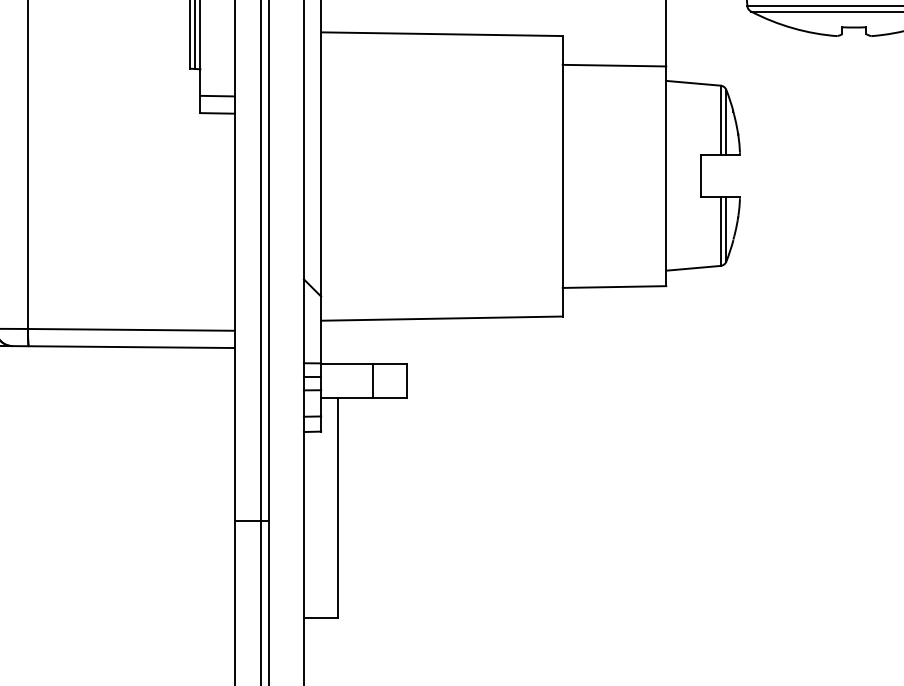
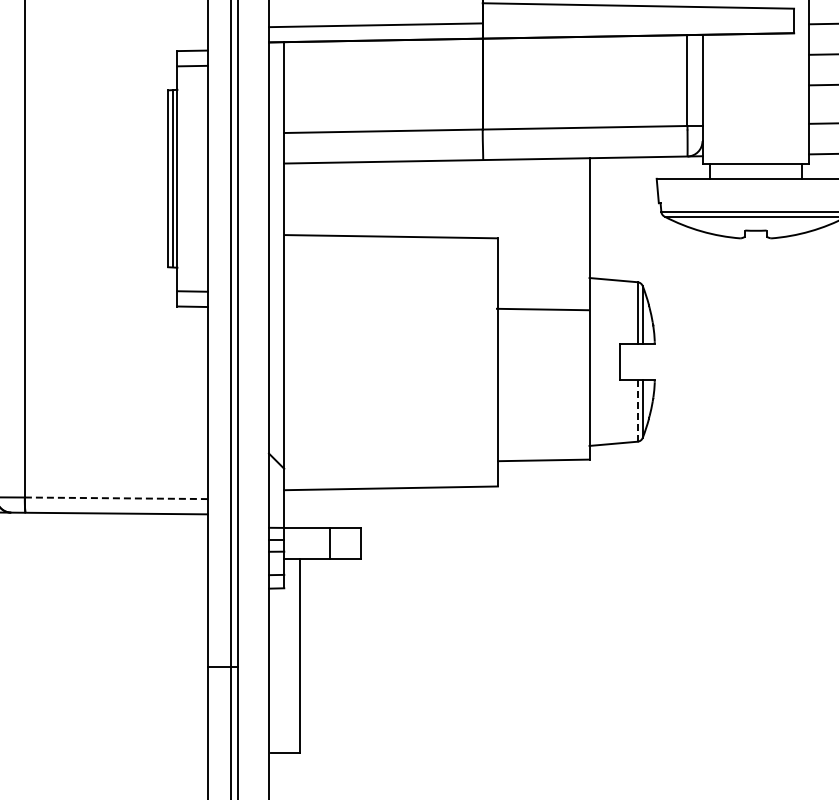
line: (614, 65) -> (542, 309), moved
line: (720, 231) -> (637, 411), solid -> dashed
line: (131, 330) -> (116, 498), solid -> dashed

